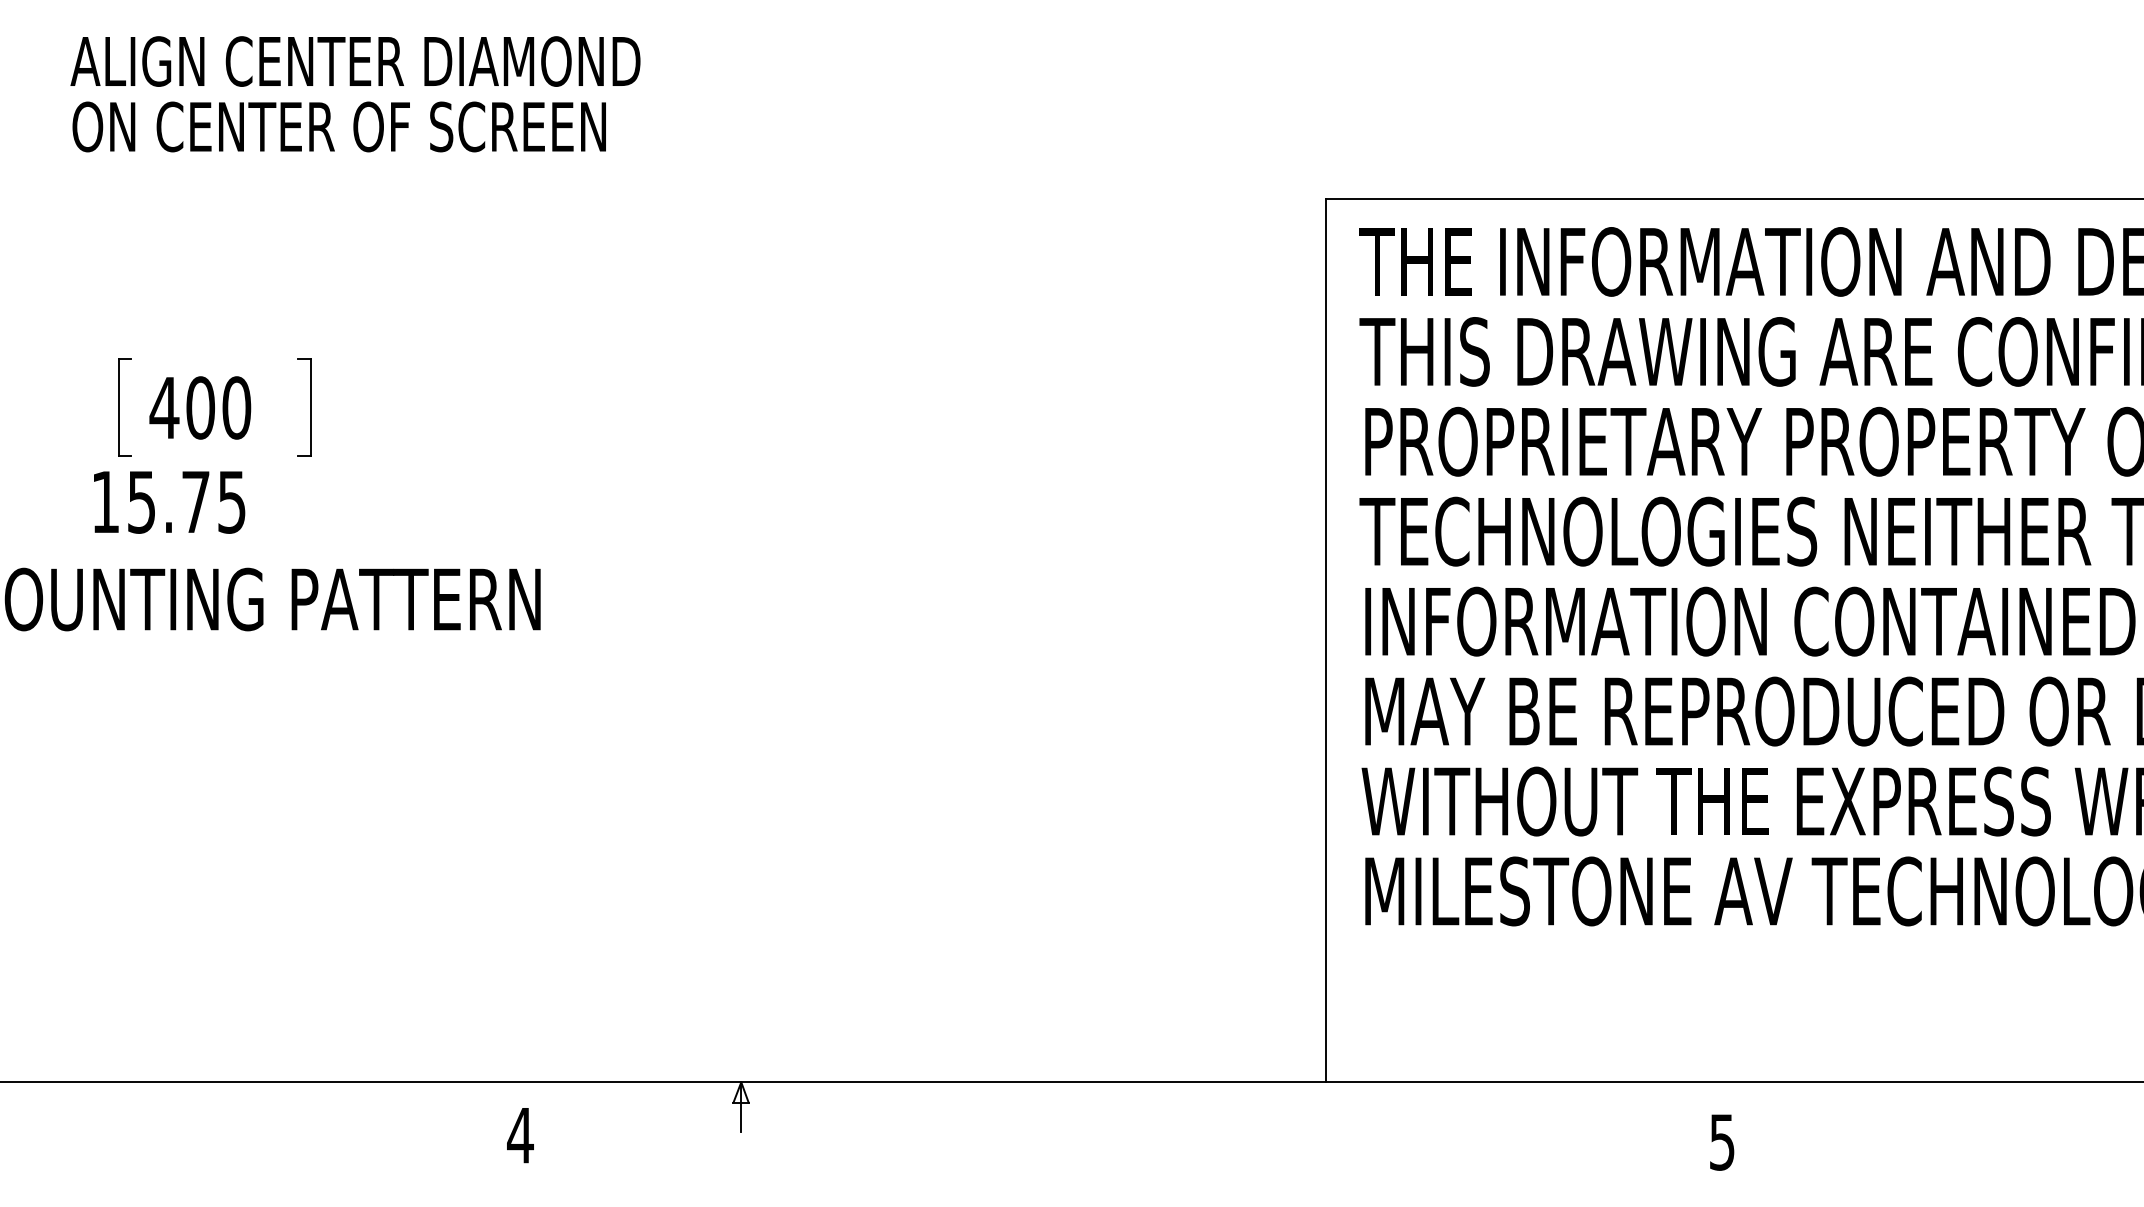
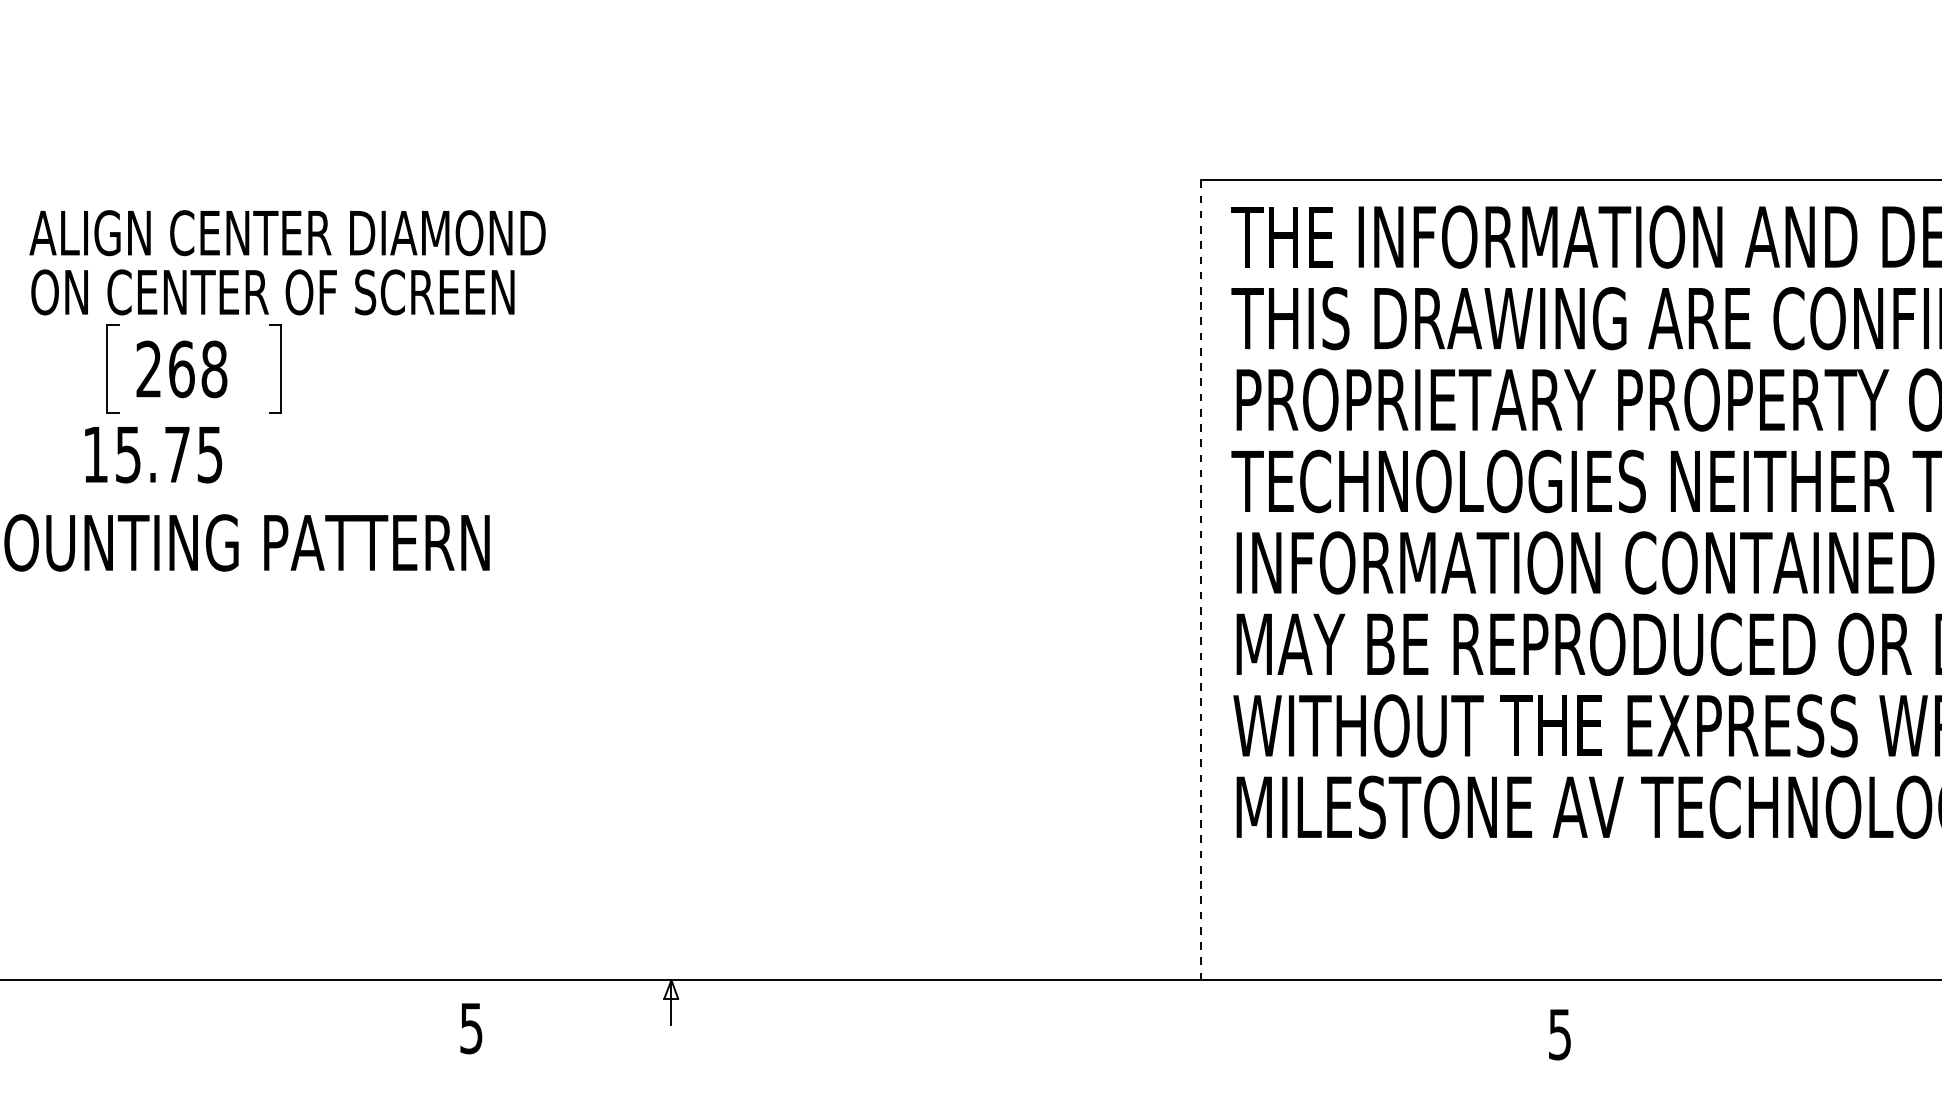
text: (355, 94) -> (287, 262), moved
text: (200, 407) -> (181, 368), 400 -> 268
line: (1326, 640) -> (1201, 580), solid -> dashed
text: (520, 1136) -> (471, 1029), 4 -> 5

